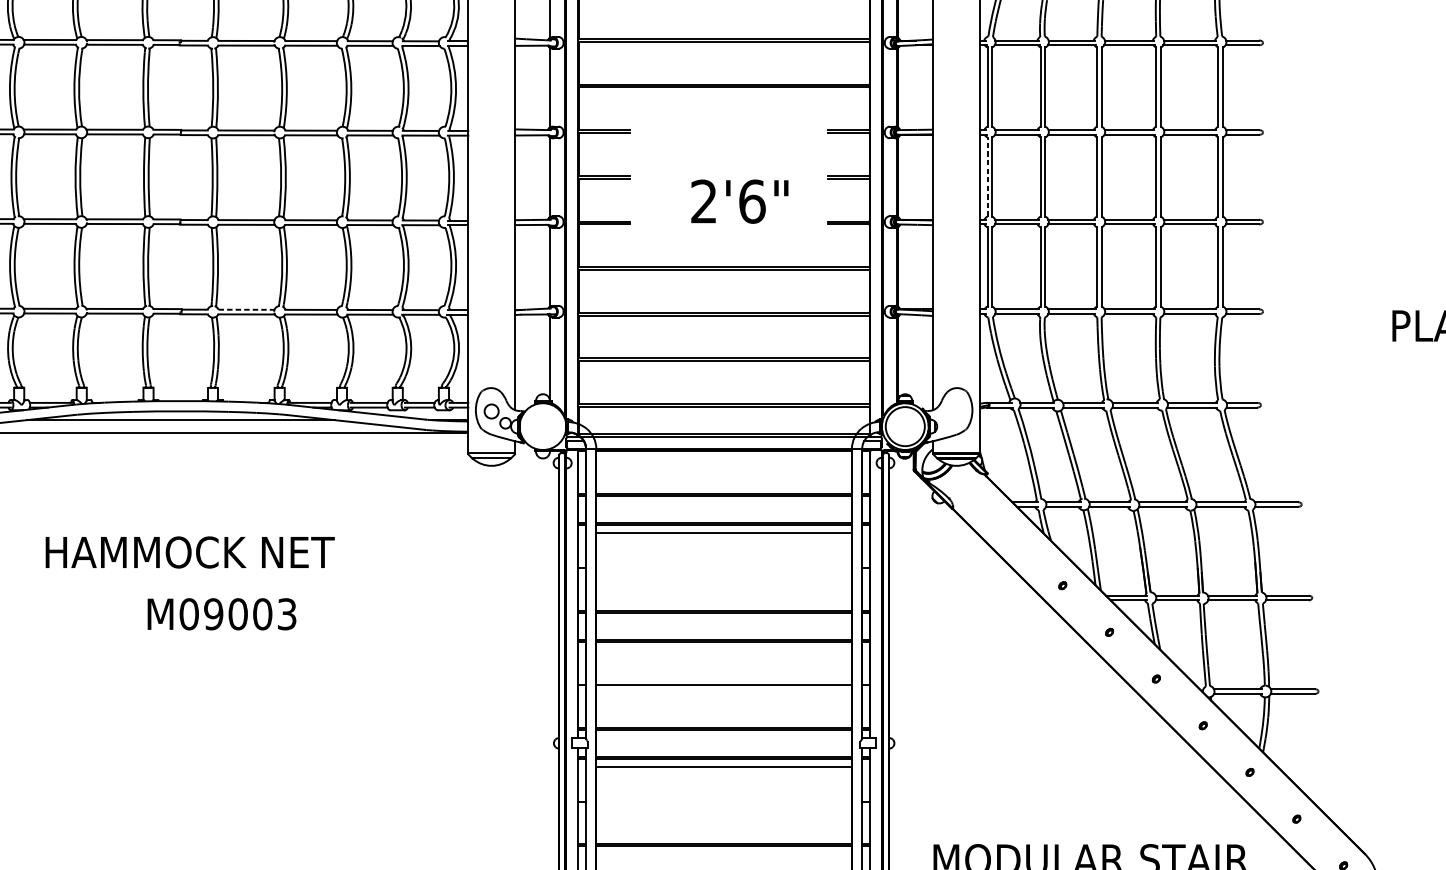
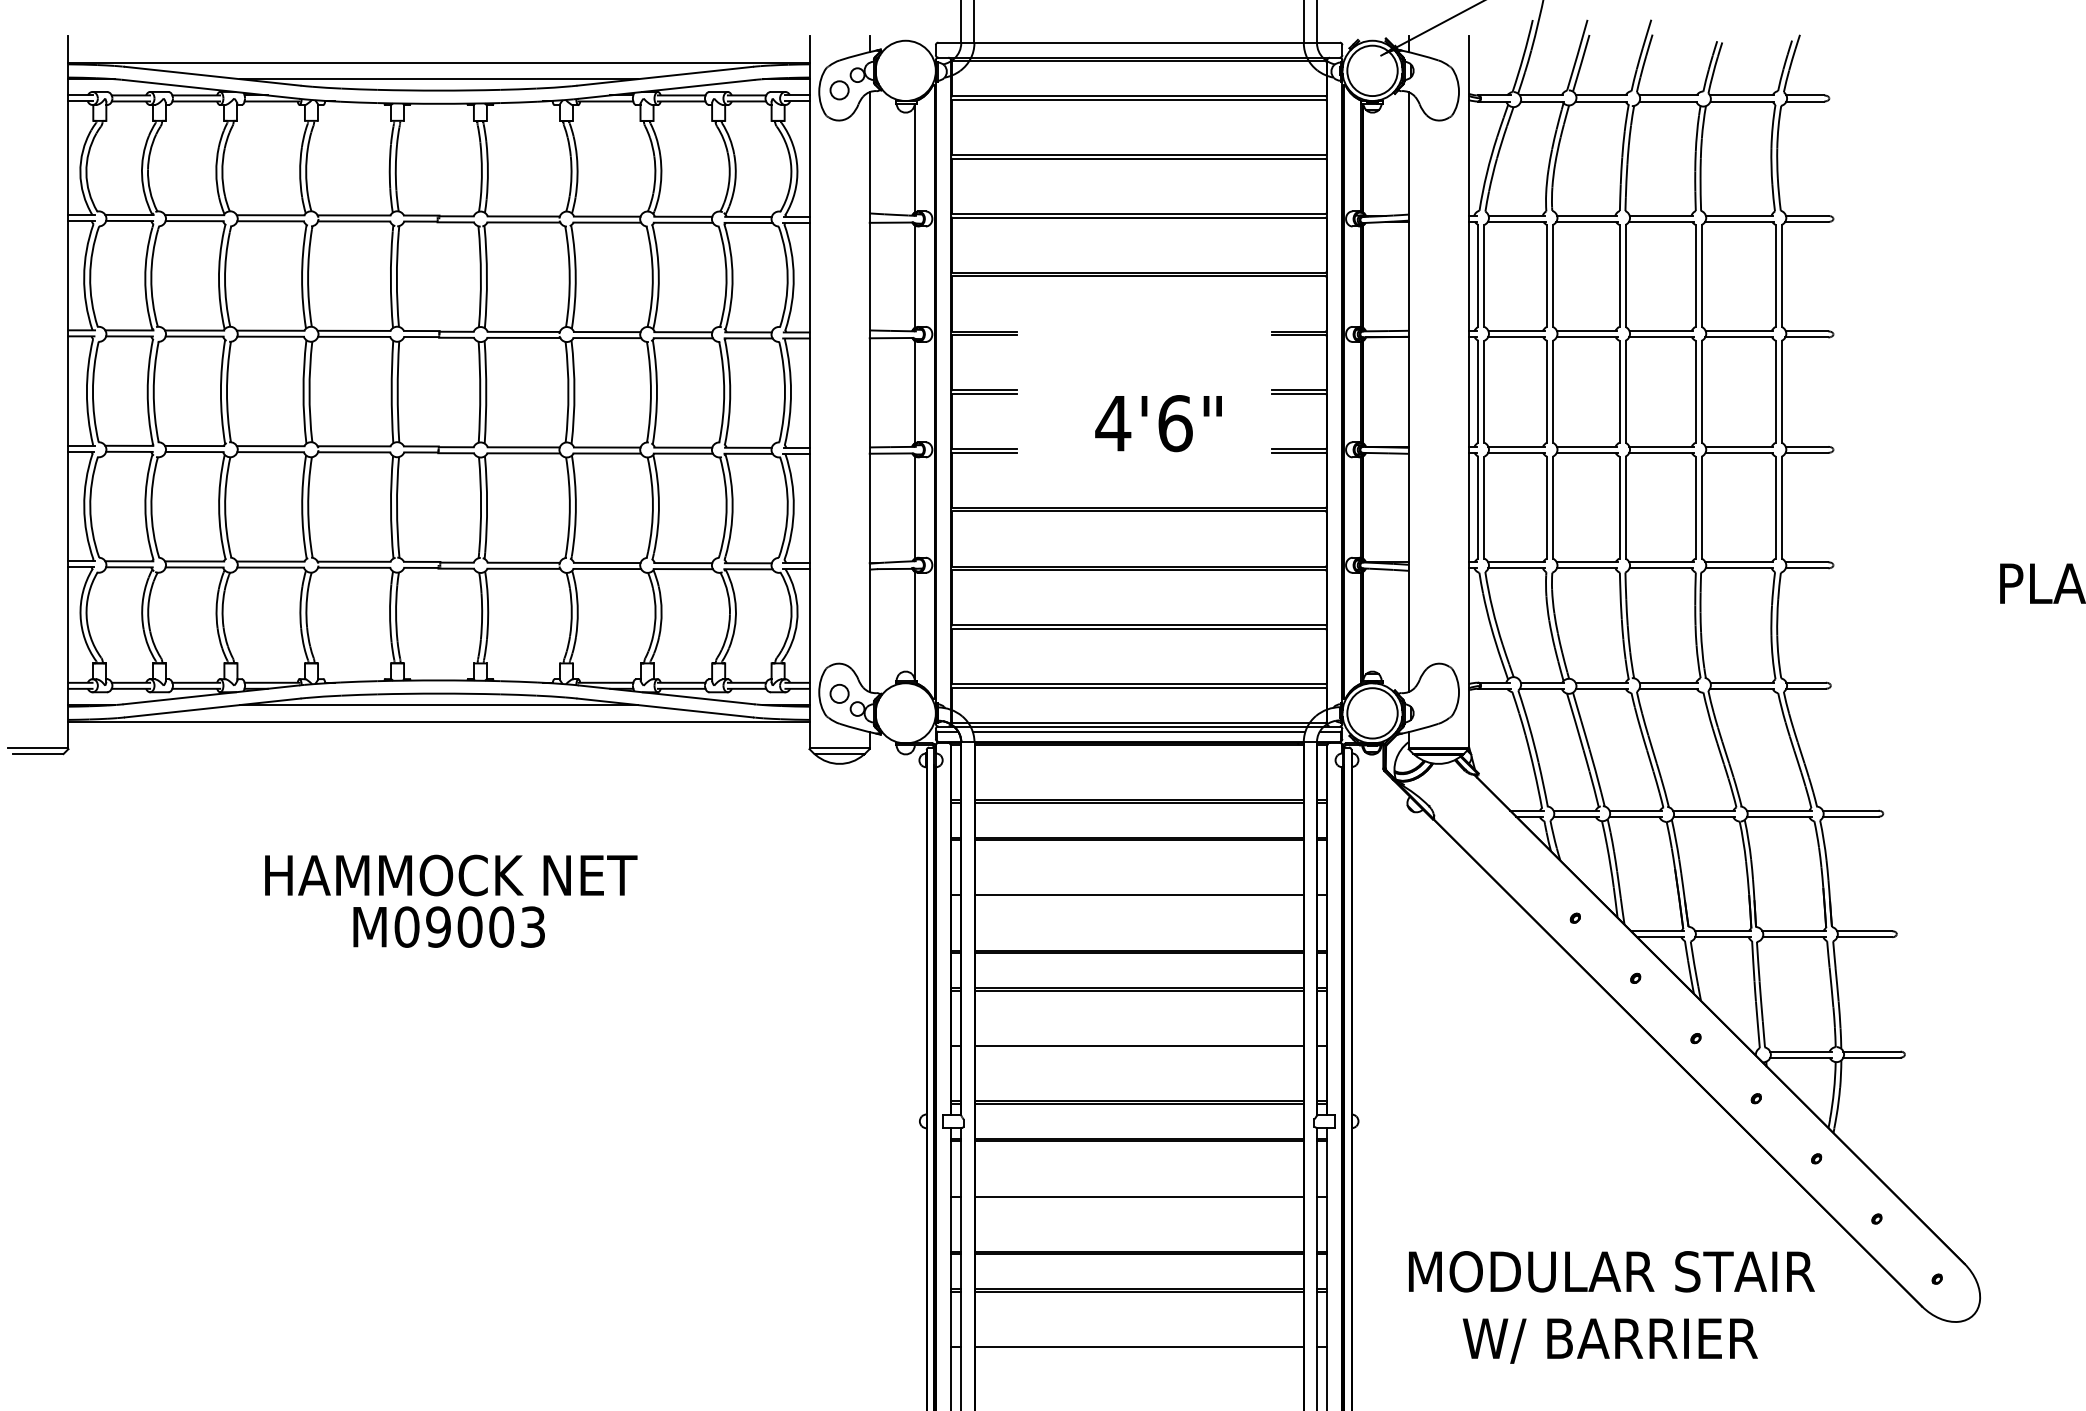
line: (987, 176) -> (1478, 391), dashed -> solid
text: (704, 201) -> (1113, 423), 2'6" -> 4'6"
line: (247, 309) -> (524, 562), dashed -> solid
line: (723, 440) -> (1138, 731), added
line: (723, 533) -> (1138, 895), moved
text: (221, 613) -> (448, 926), moved
line: (723, 766) -> (1138, 1196), moved

